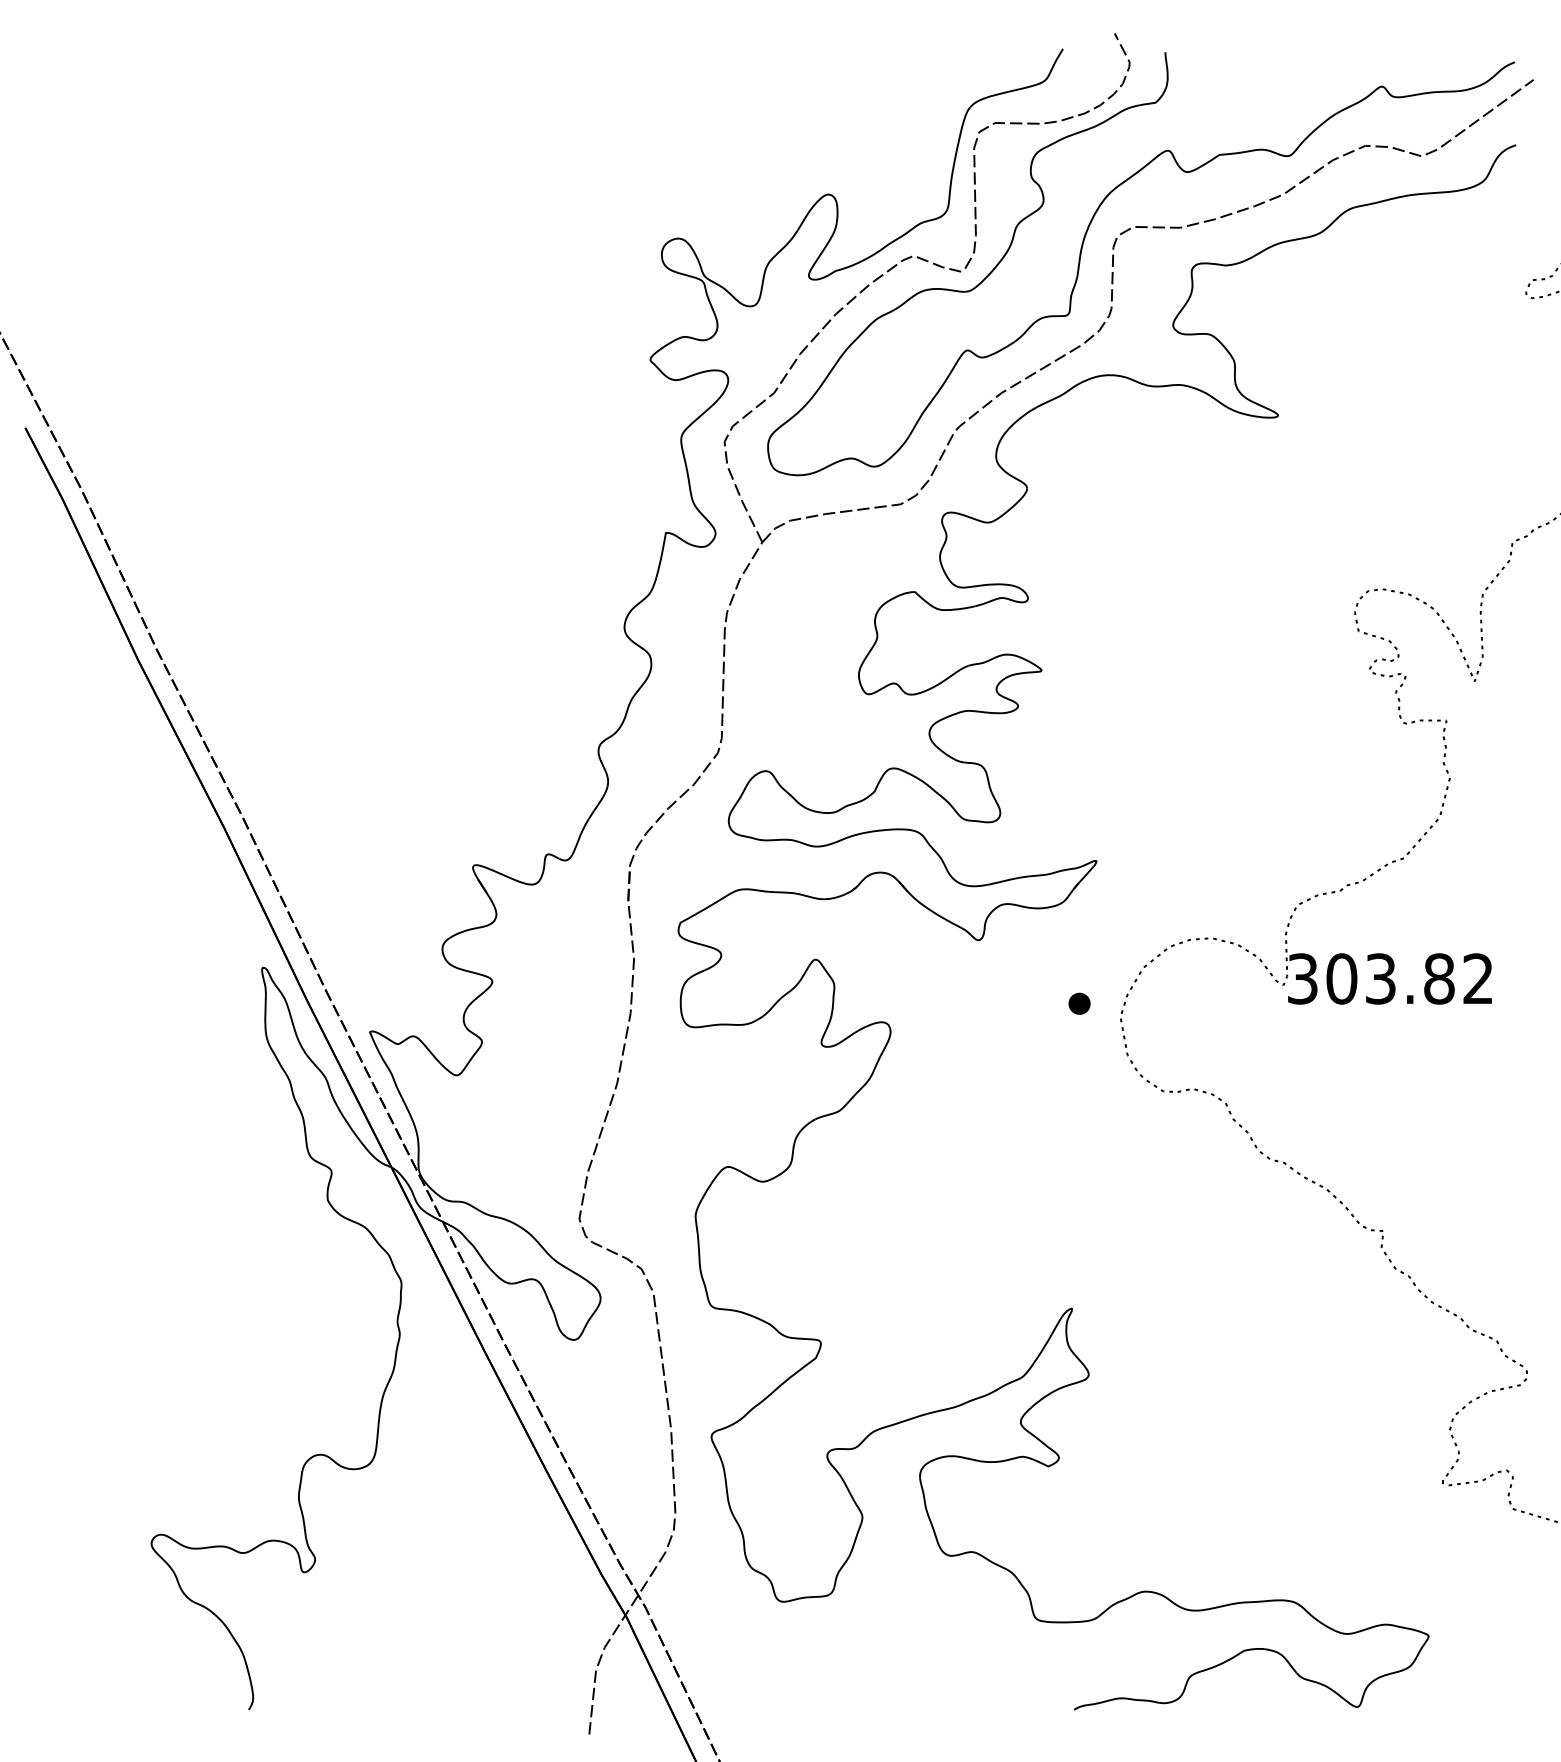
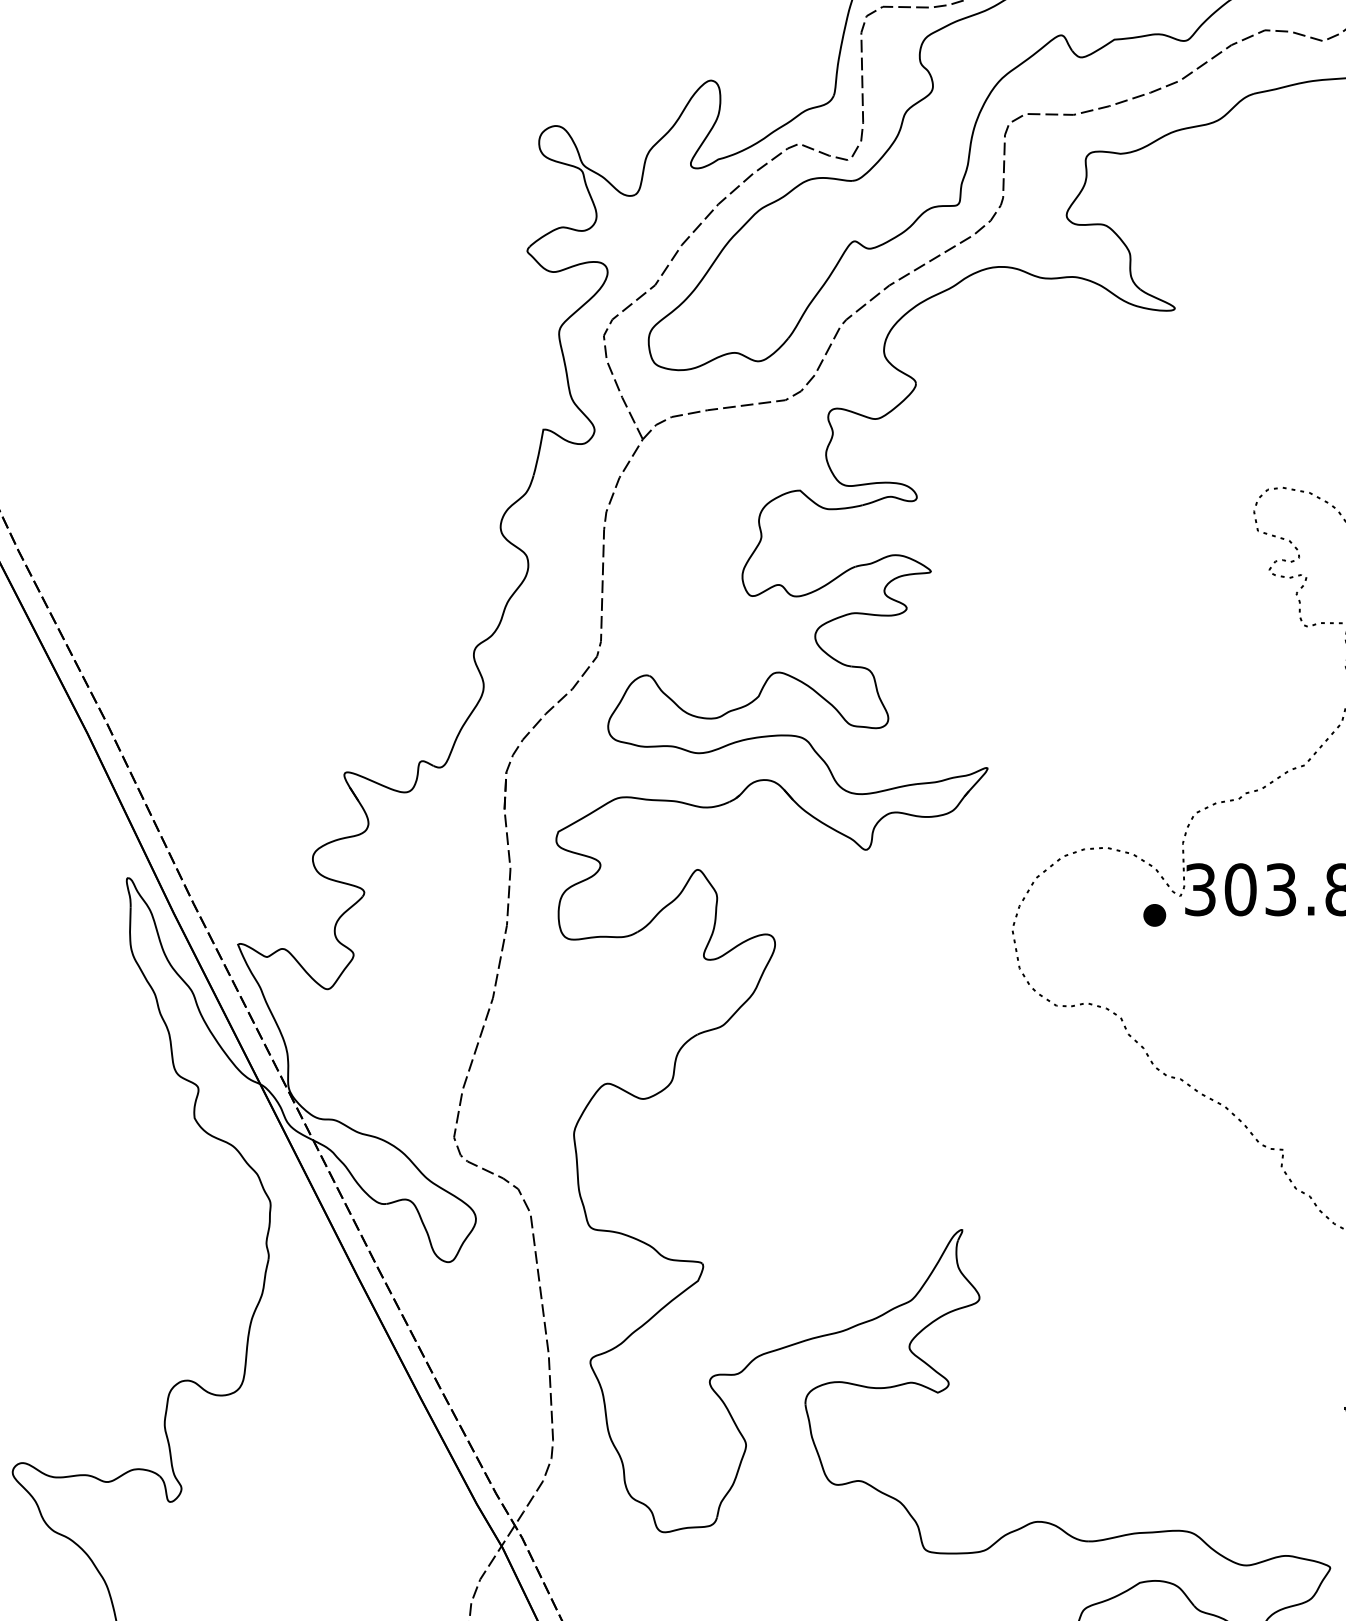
part: (1079, 1003) -> (1154, 915), moved

